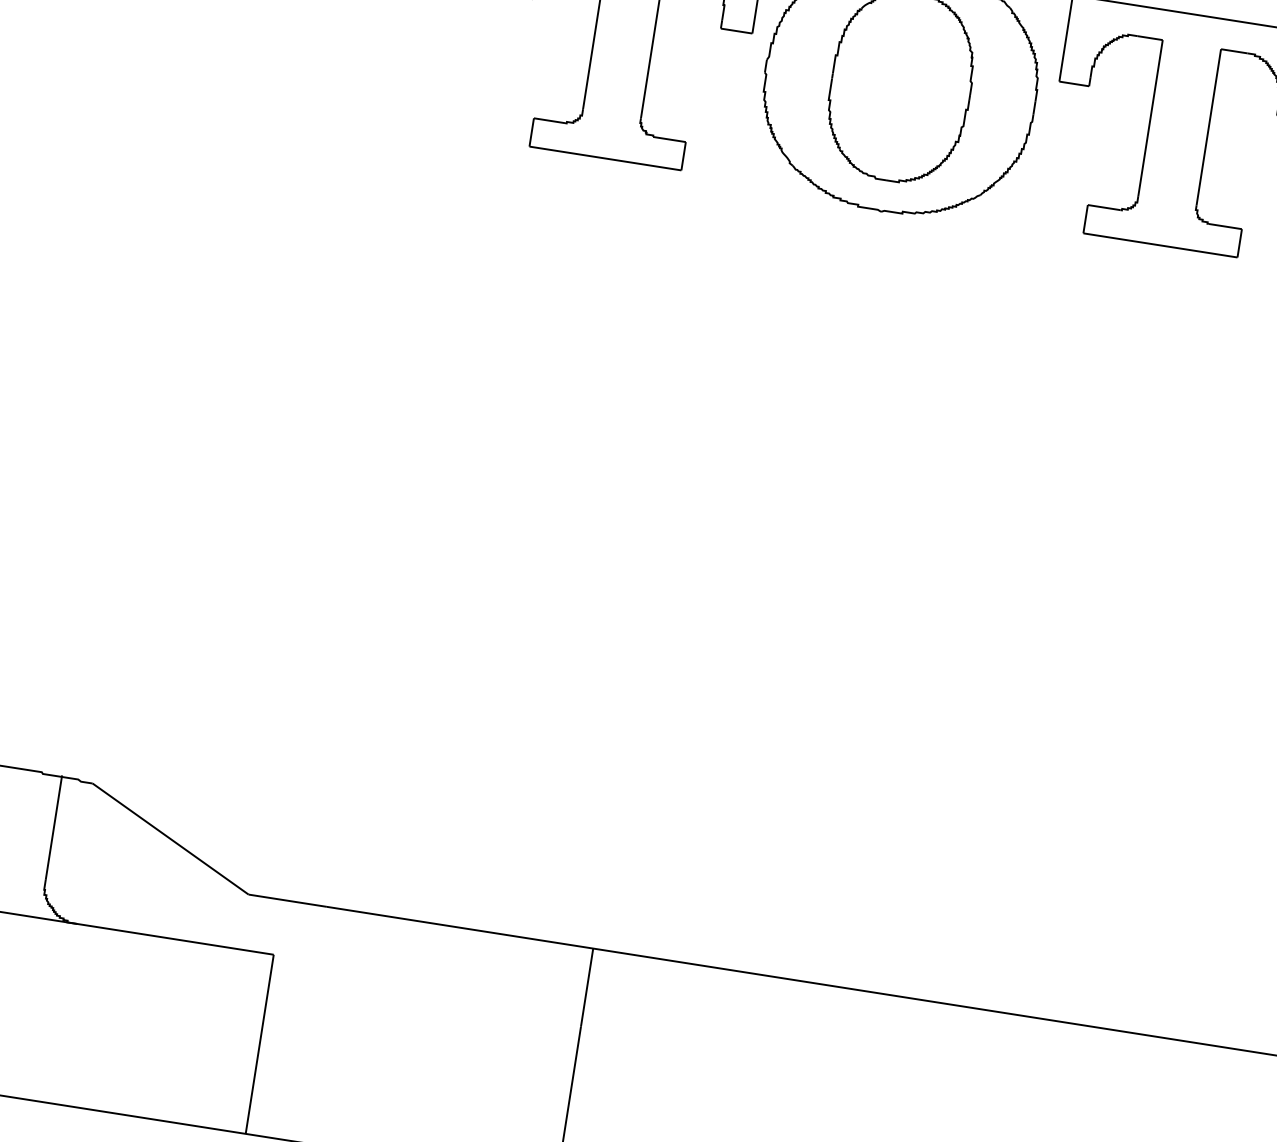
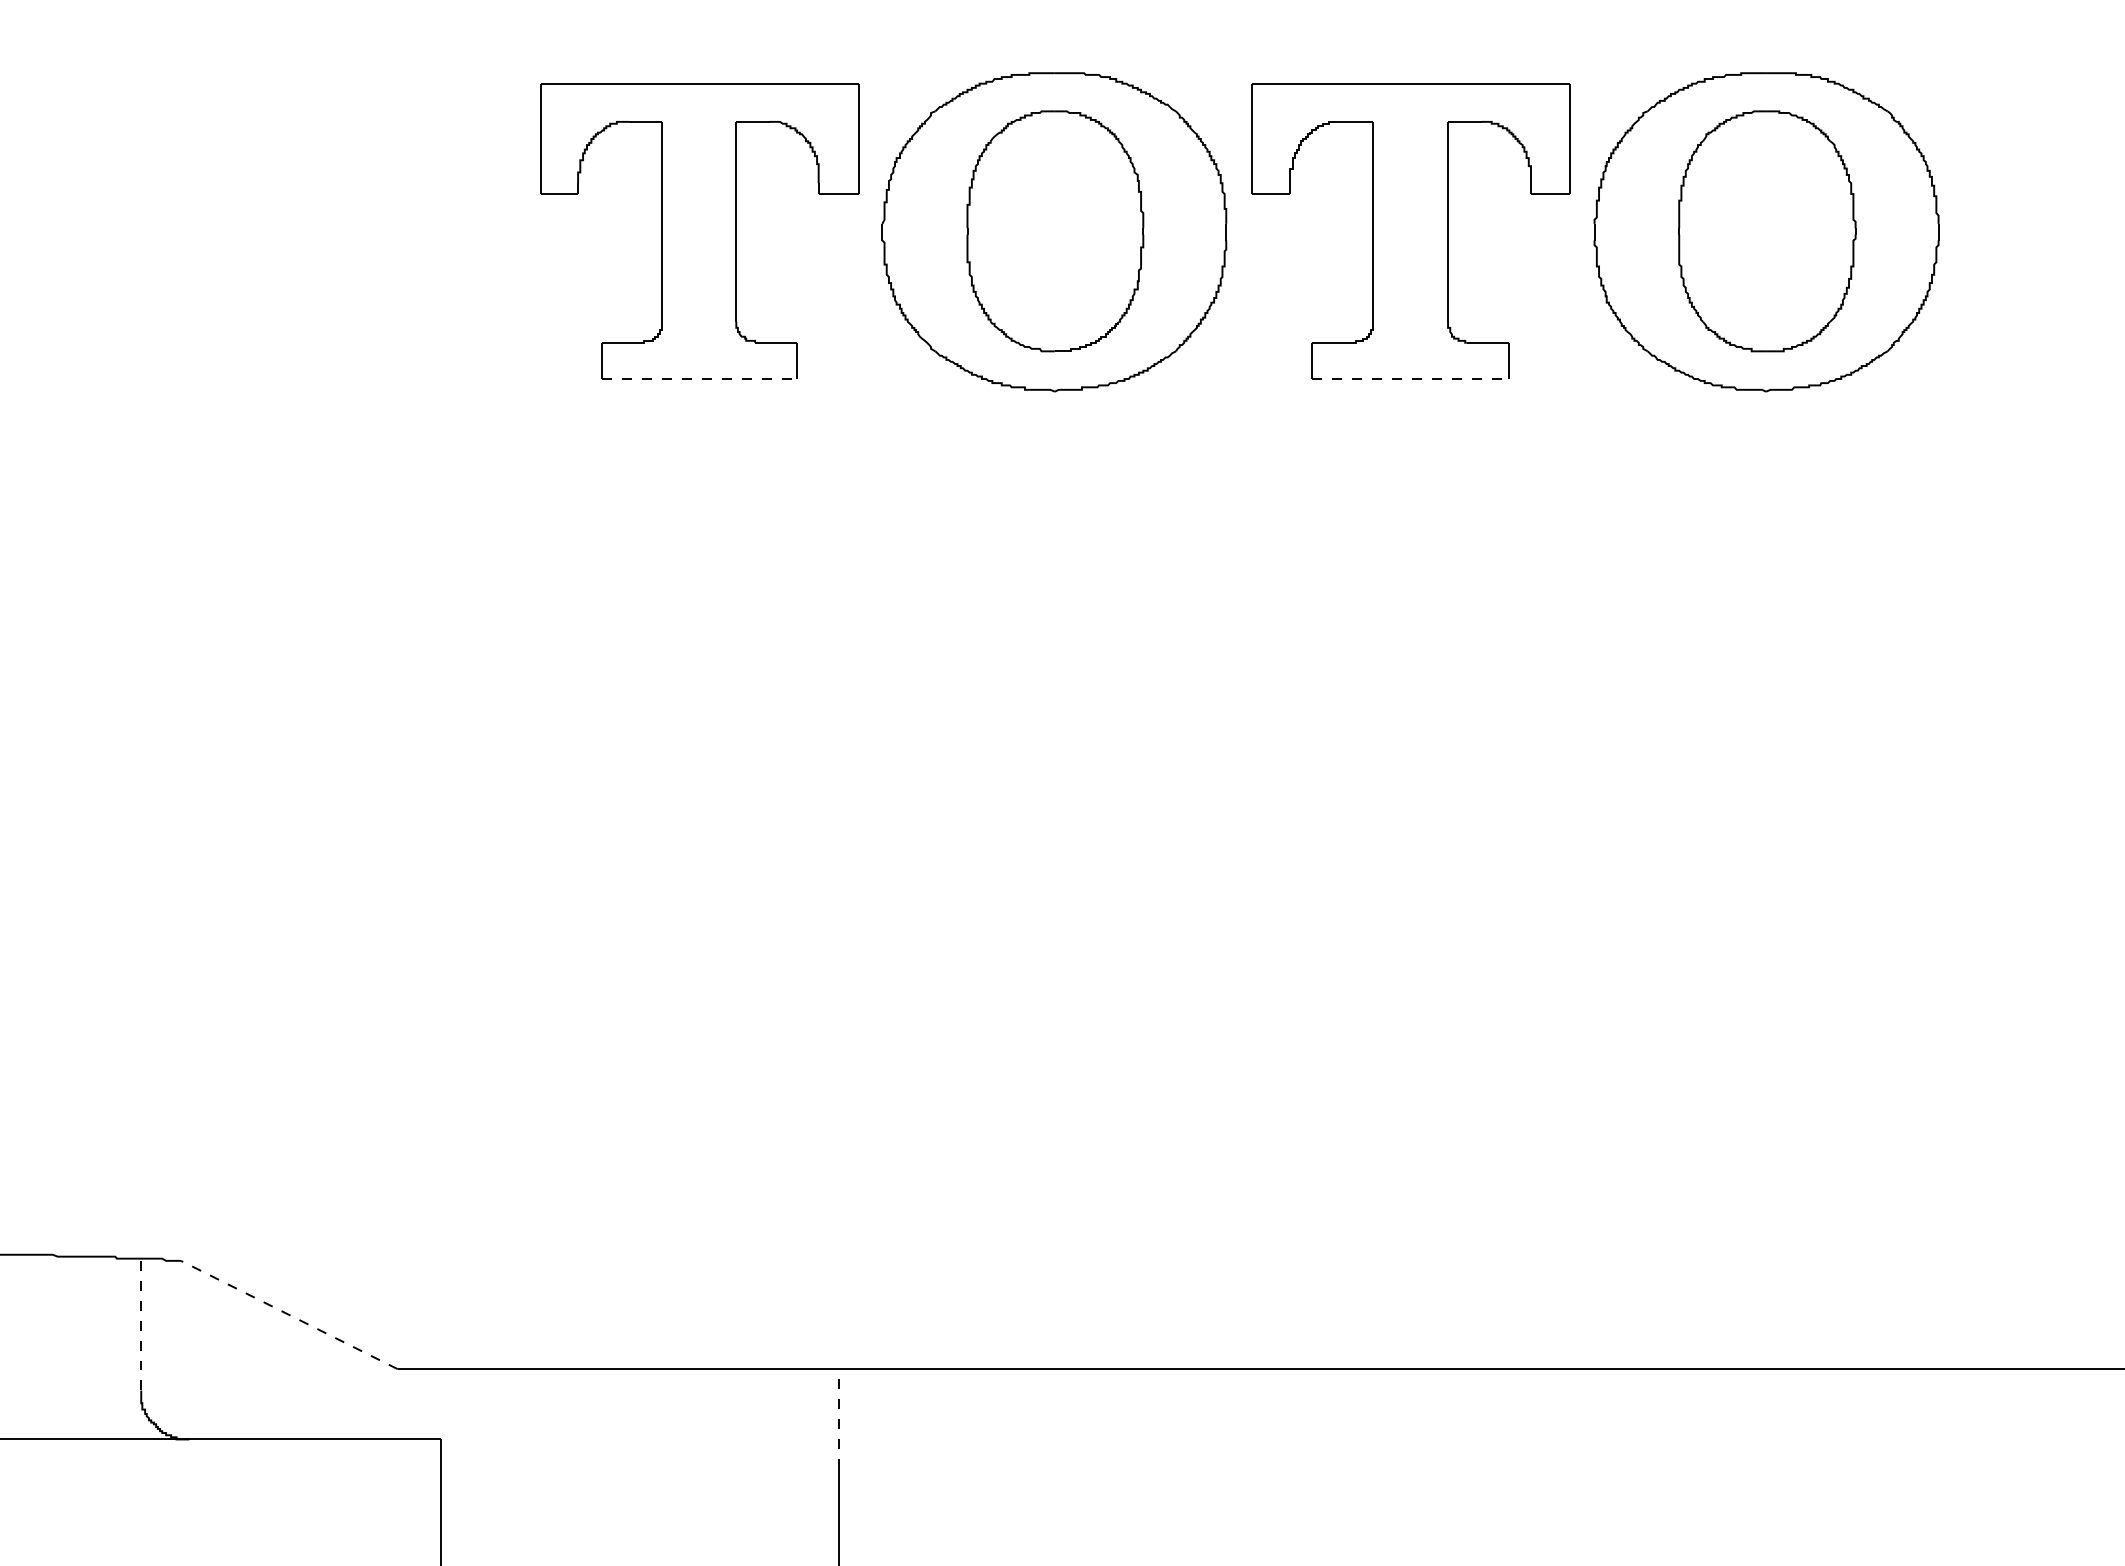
line: (605, 158) -> (700, 379), solid -> dashed
line: (1160, 245) -> (1410, 379), solid -> dashed
line: (54, 827) -> (141, 1323), solid -> dashed
line: (170, 838) -> (288, 1314), solid -> dashed
line: (587, 987) -> (839, 1418), solid -> dashed

